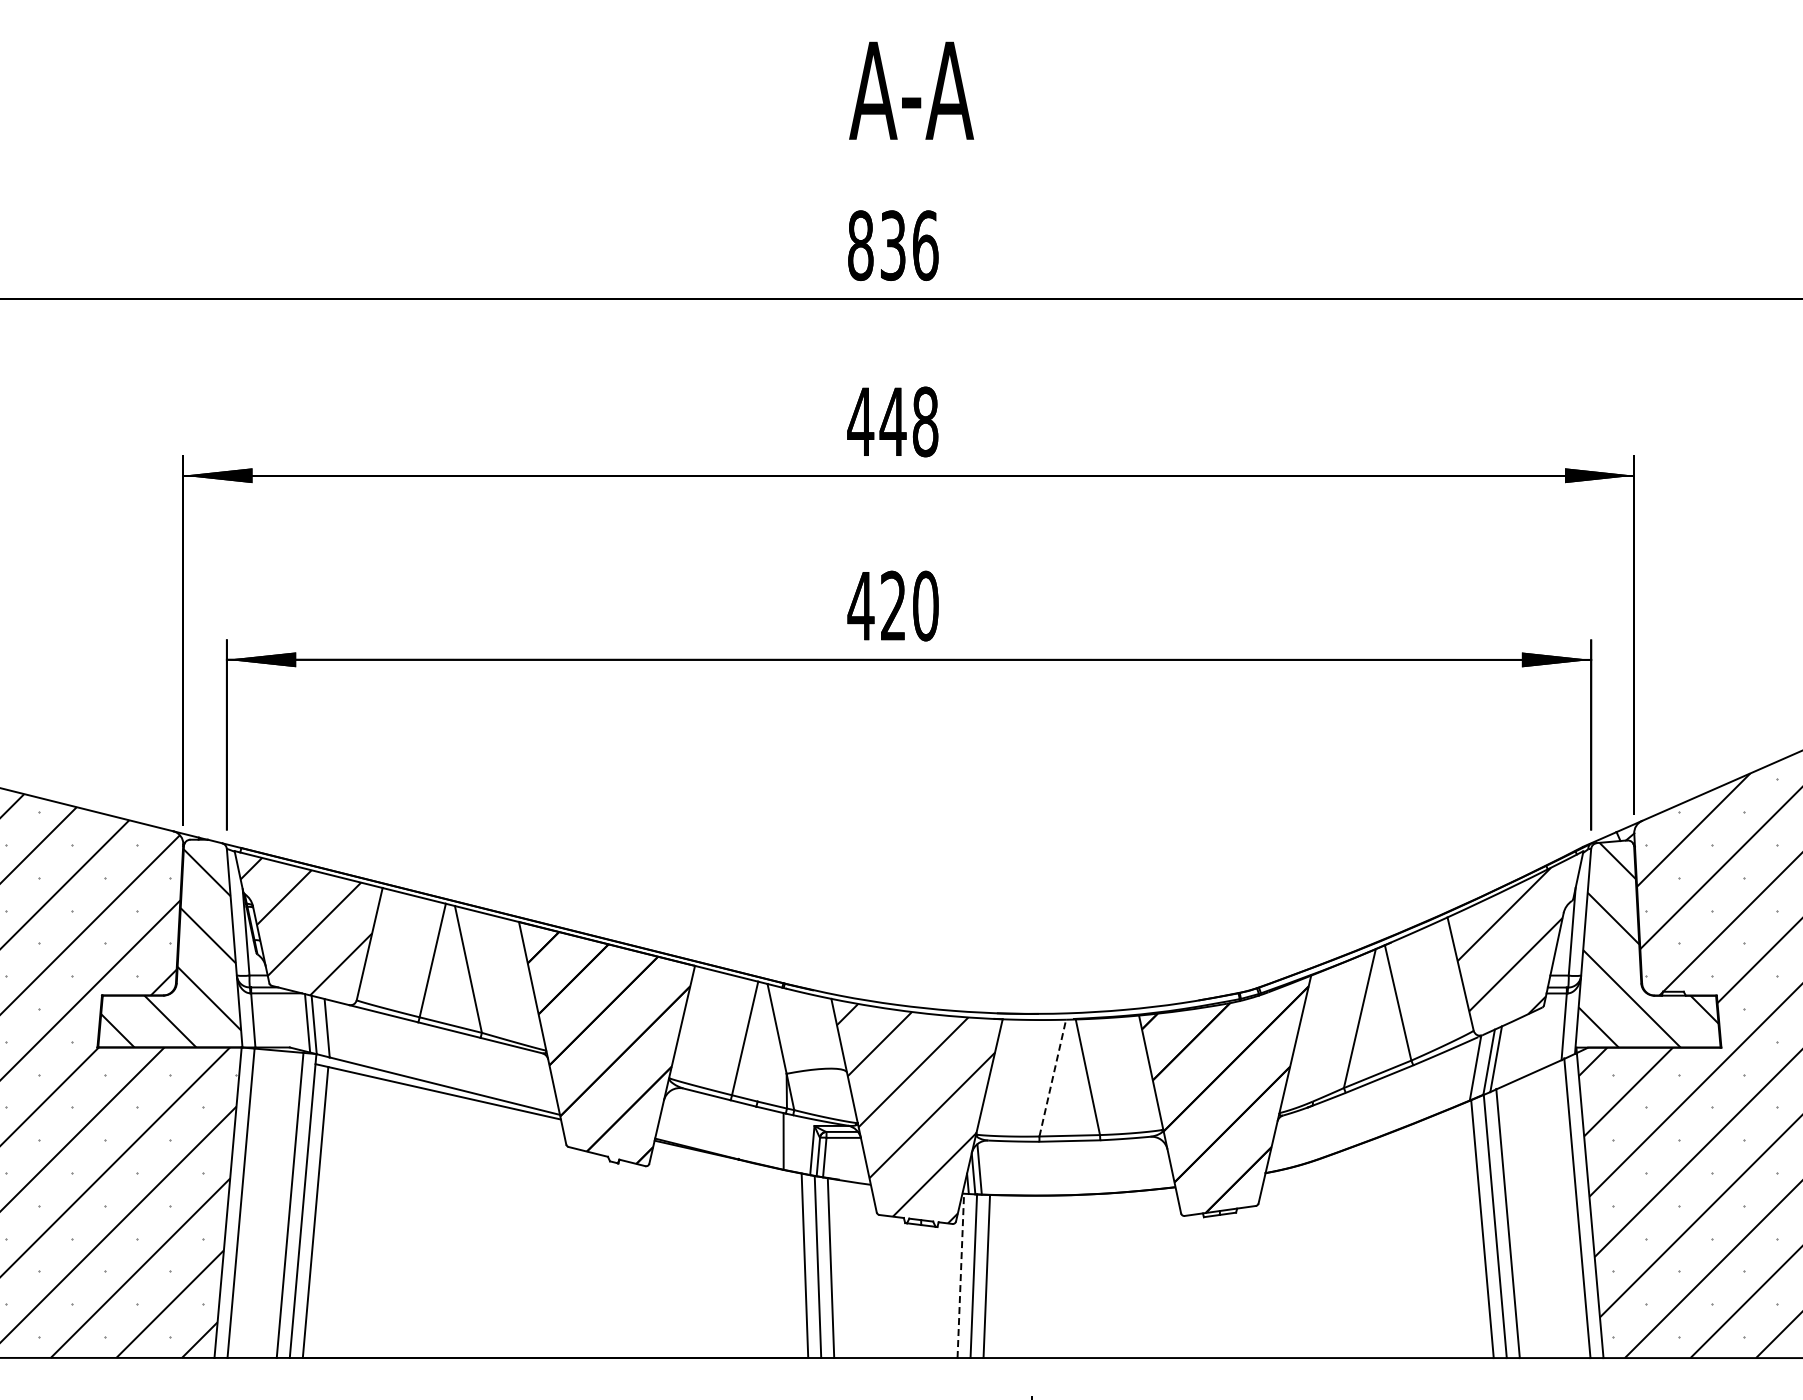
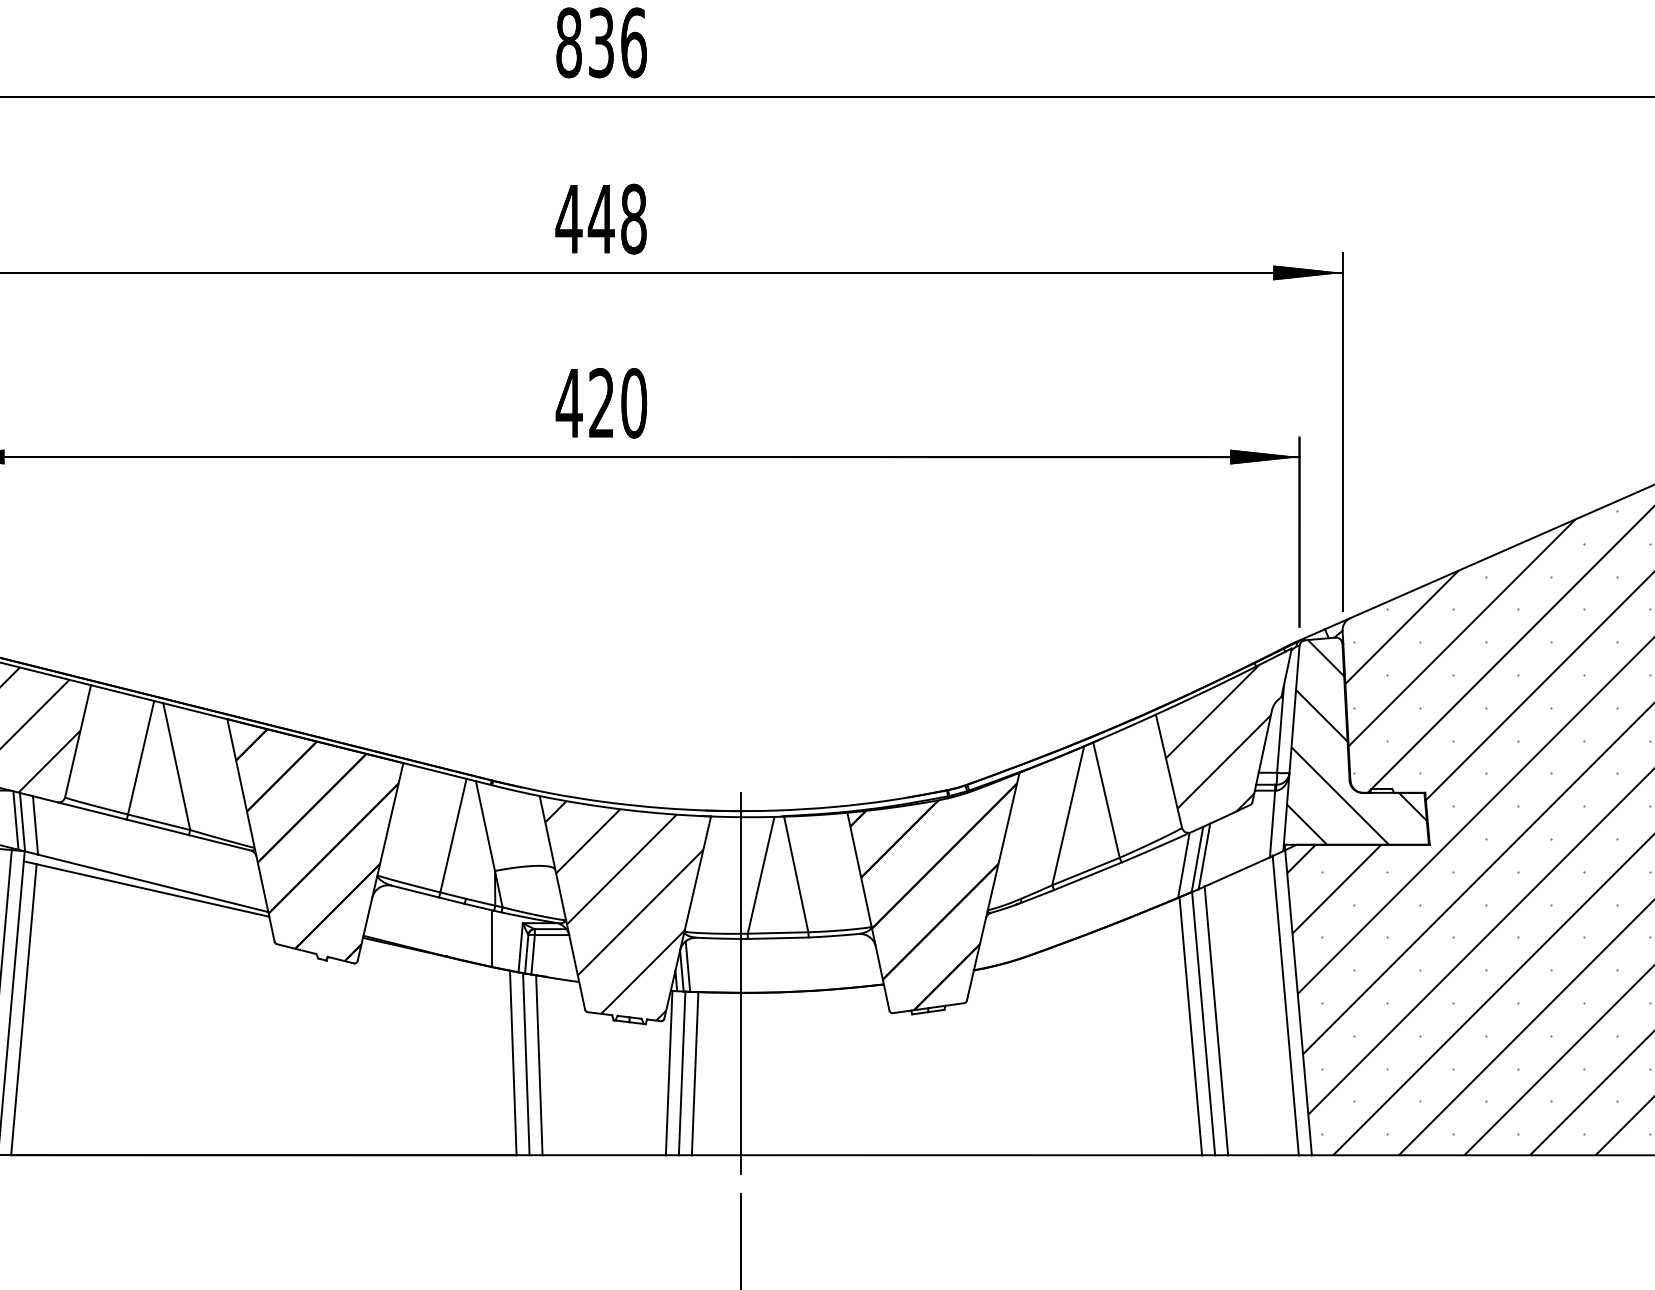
line: (1052, 1078) -> (760, 875), dashed -> solid
line: (1032, 1186) -> (740, 983), added
line: (960, 1275) -> (668, 1072), dashed -> solid

